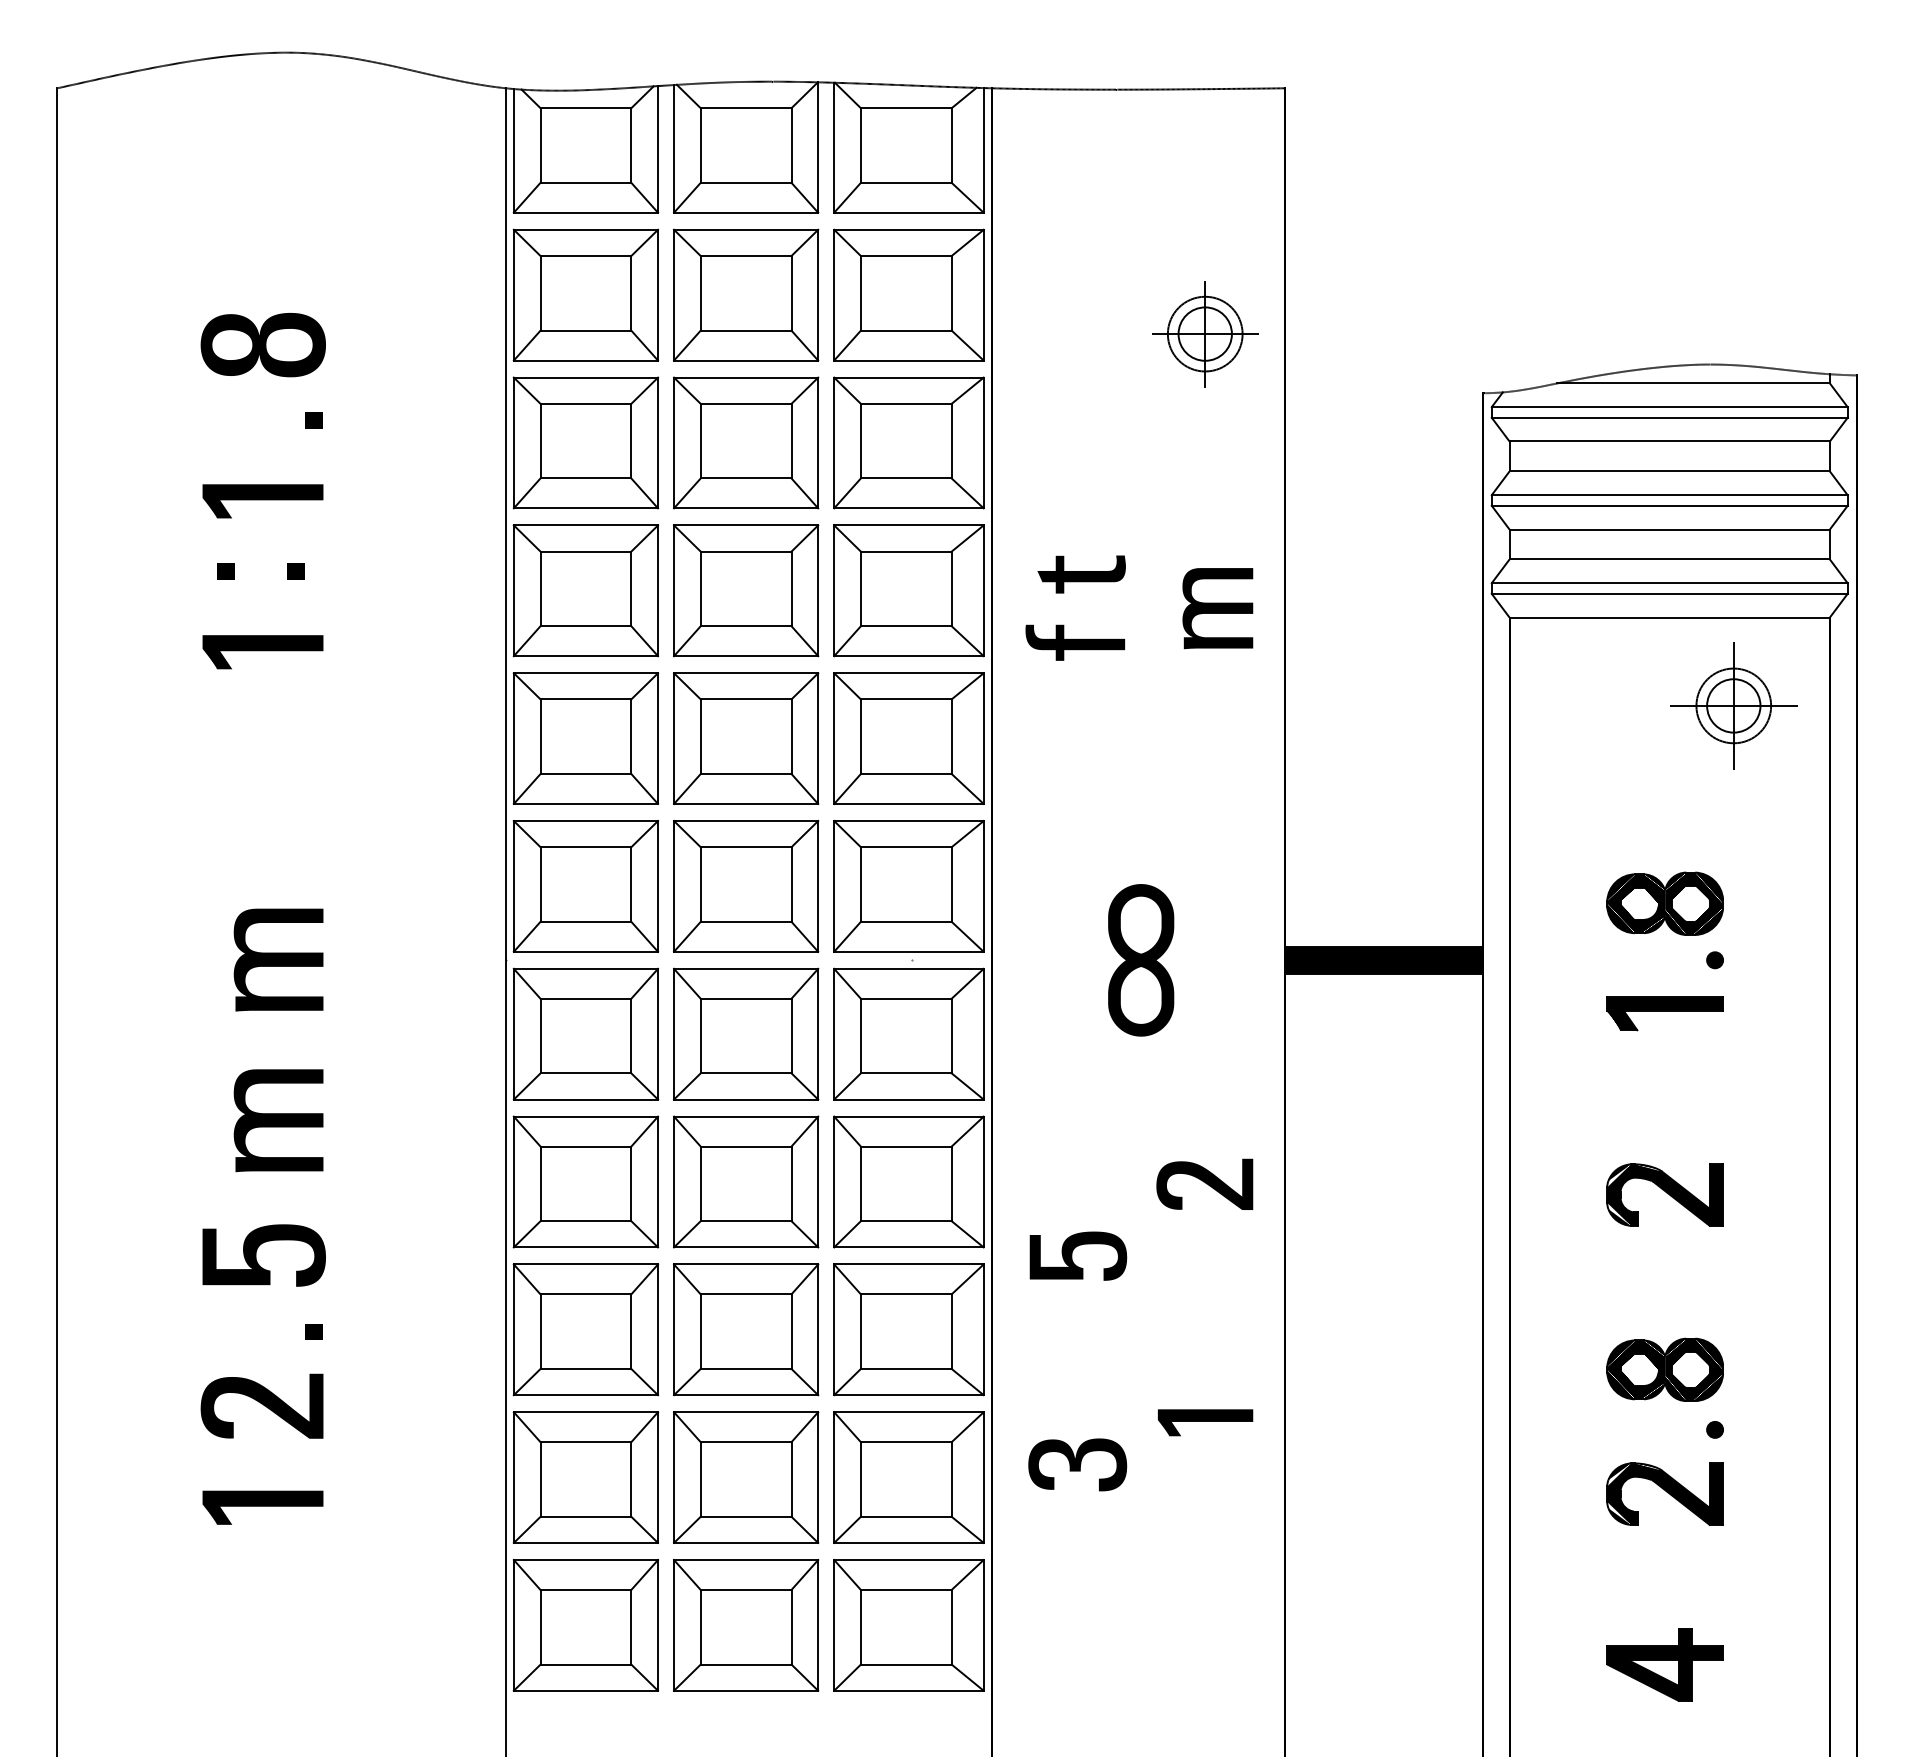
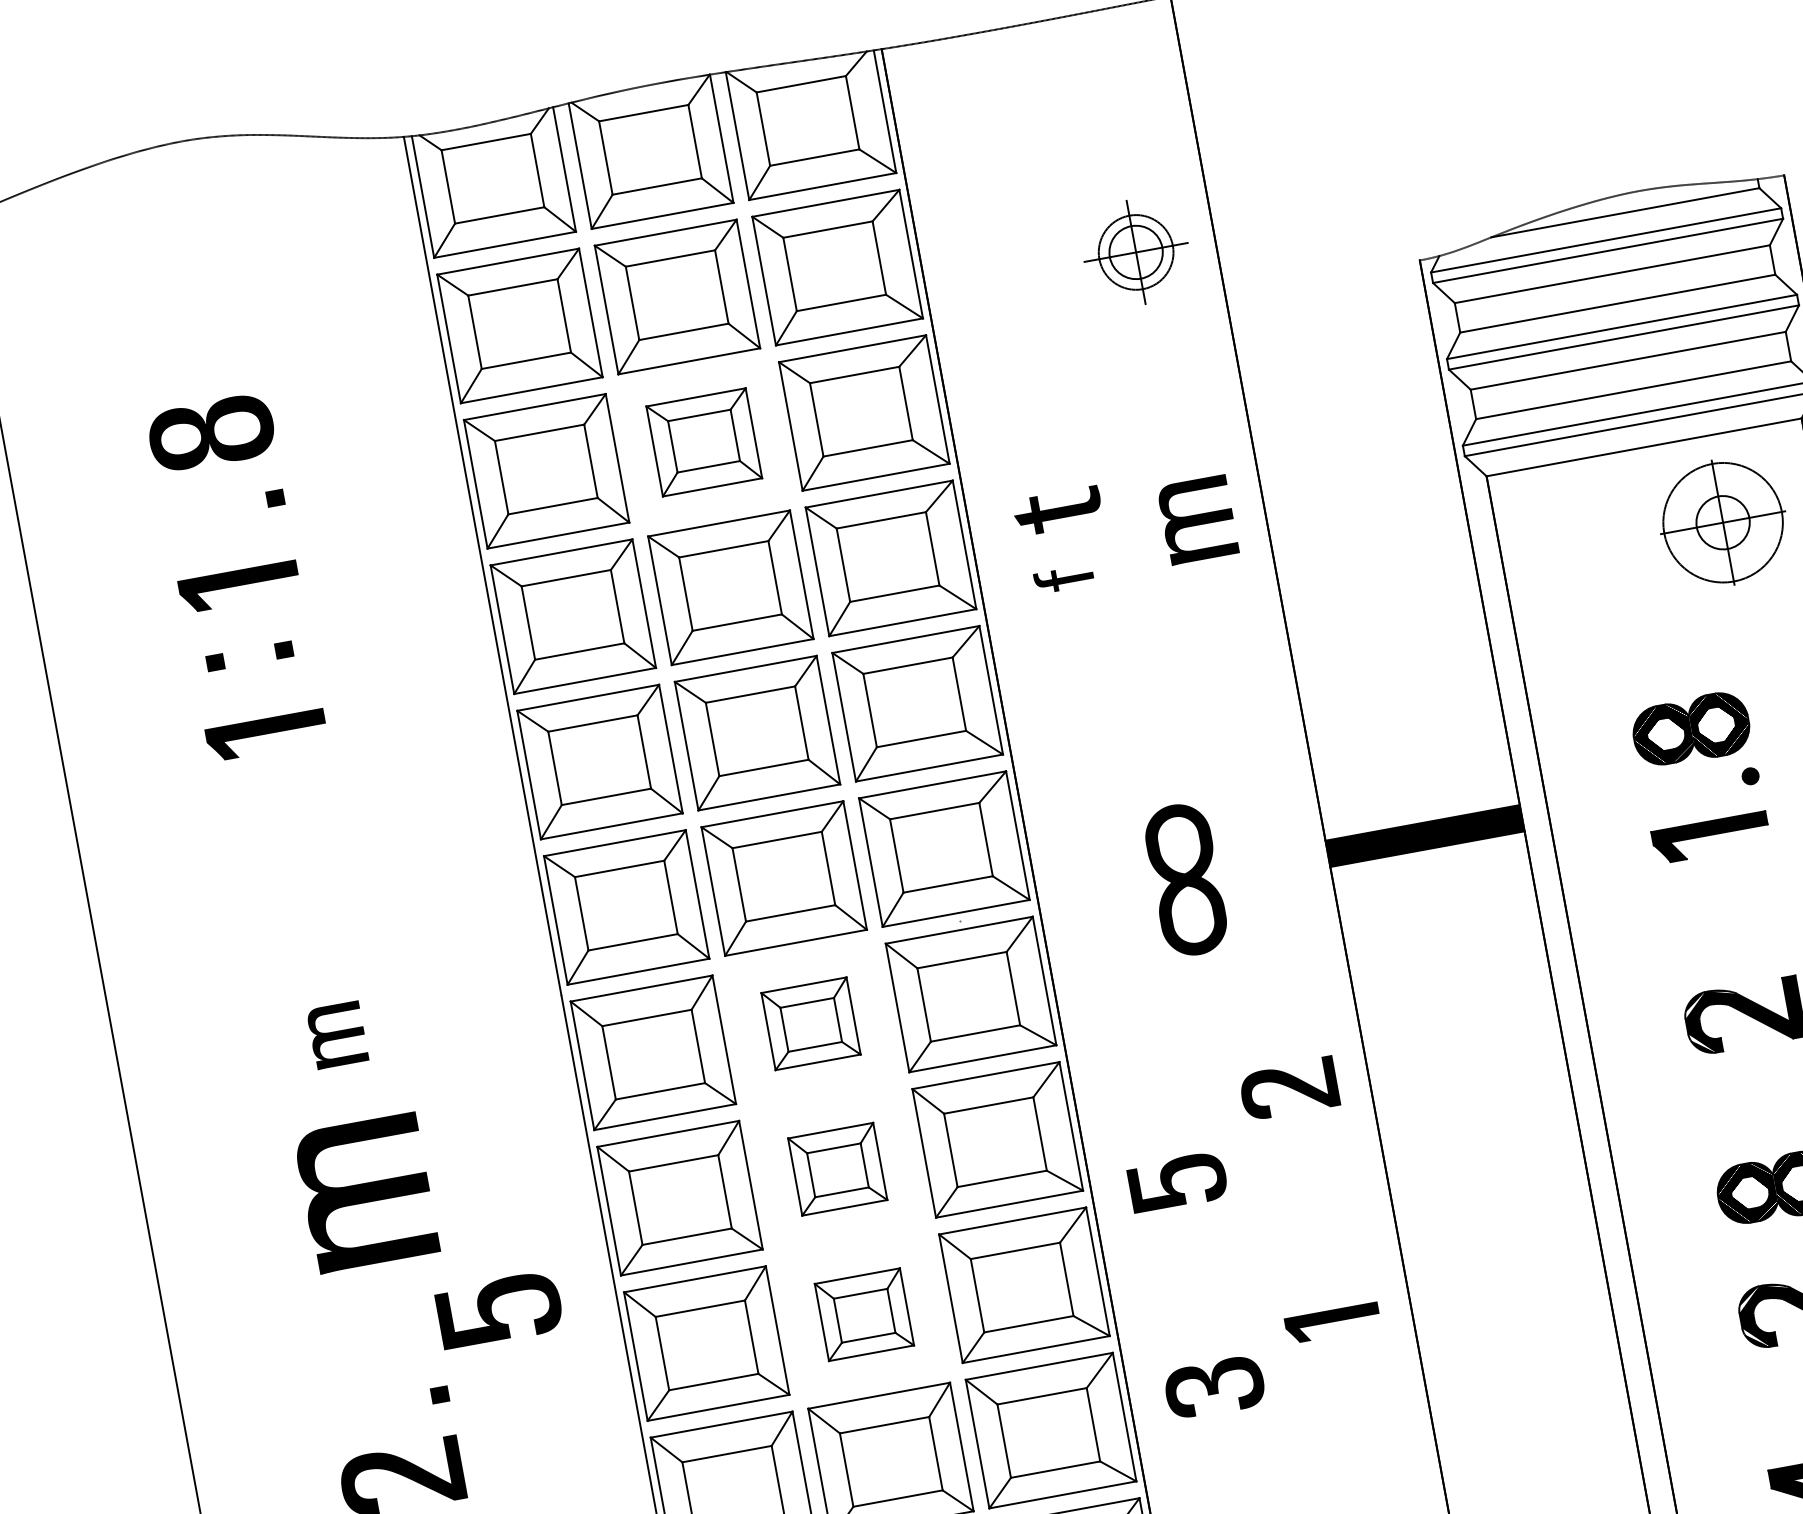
part: (746, 442) -> (704, 441), size x0.7
part: (1075, 642) -> (1064, 579), size x0.6
circle: (1733, 705) -> (1722, 522), size x1.6
part: (278, 959) -> (337, 1034), size x0.6
part: (746, 1033) -> (811, 1023), size x0.6
part: (278, 1120) -> (366, 1193), size x1.4
part: (746, 1181) -> (837, 1168), size x0.6
part: (256, 1255) -> (491, 1311), moved
part: (746, 1329) -> (864, 1314), size x0.6

